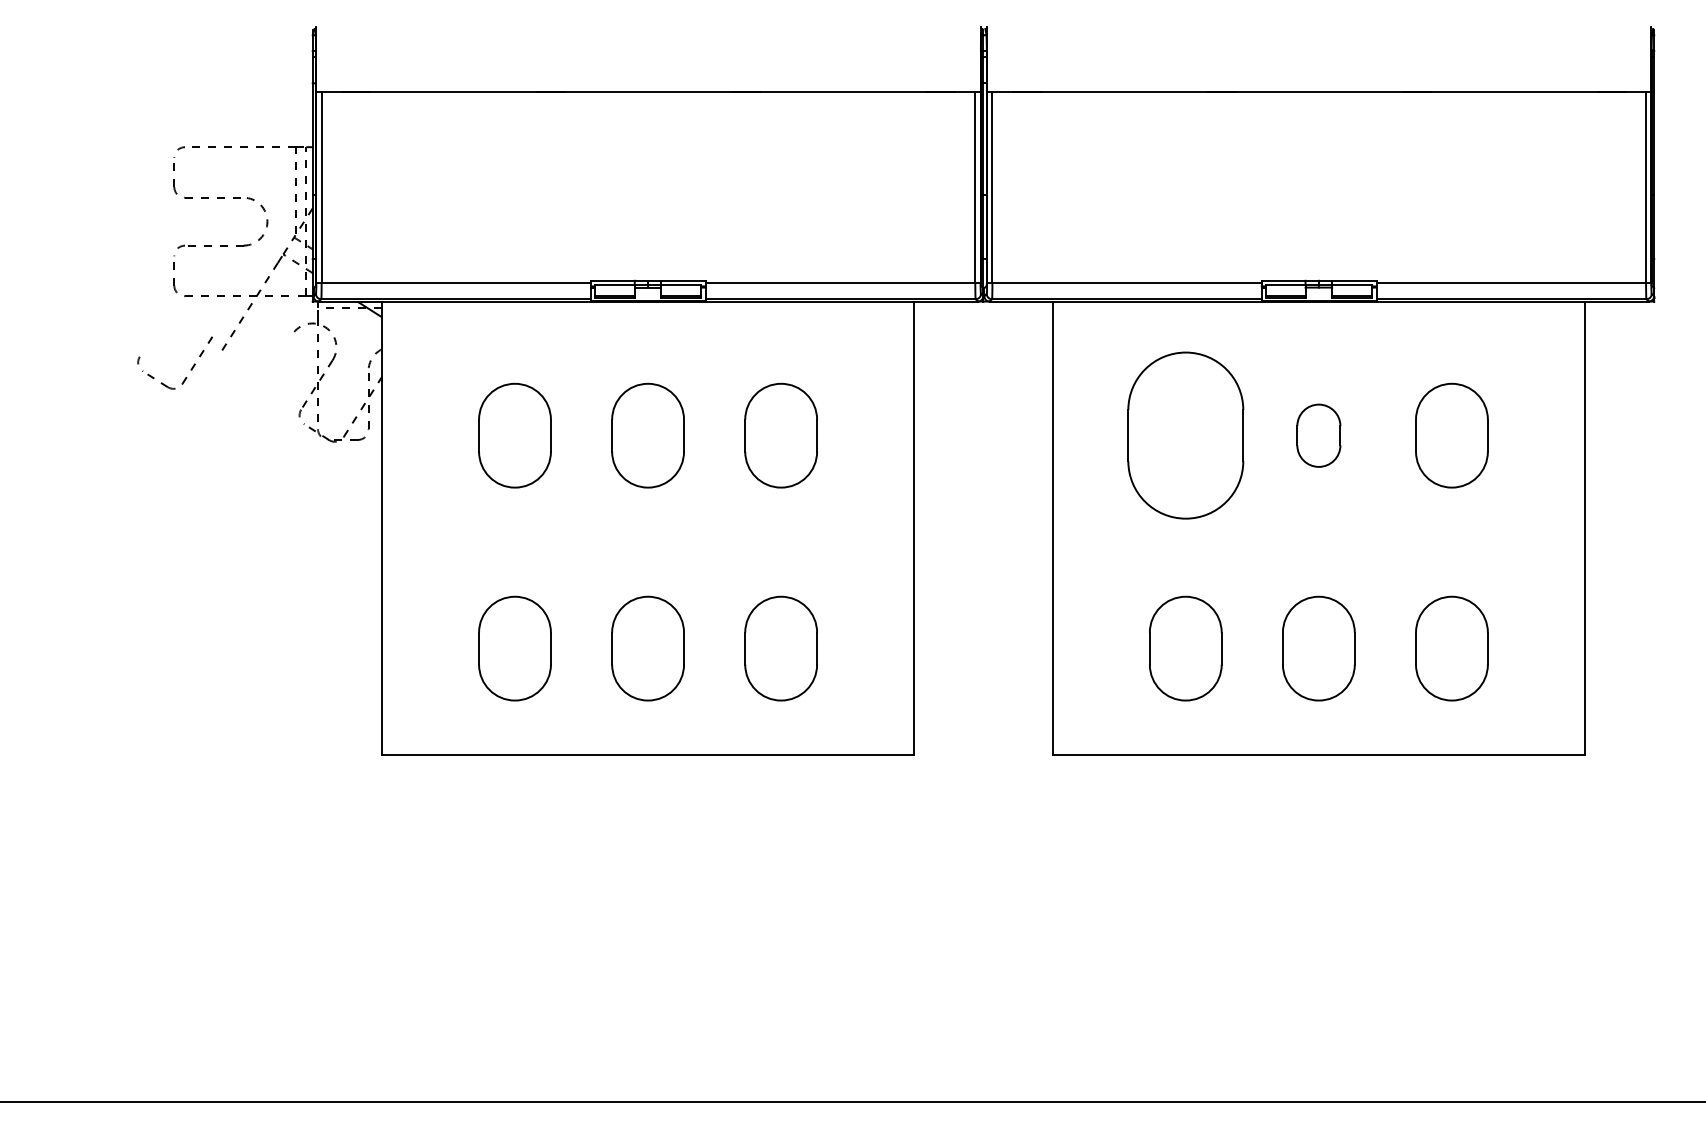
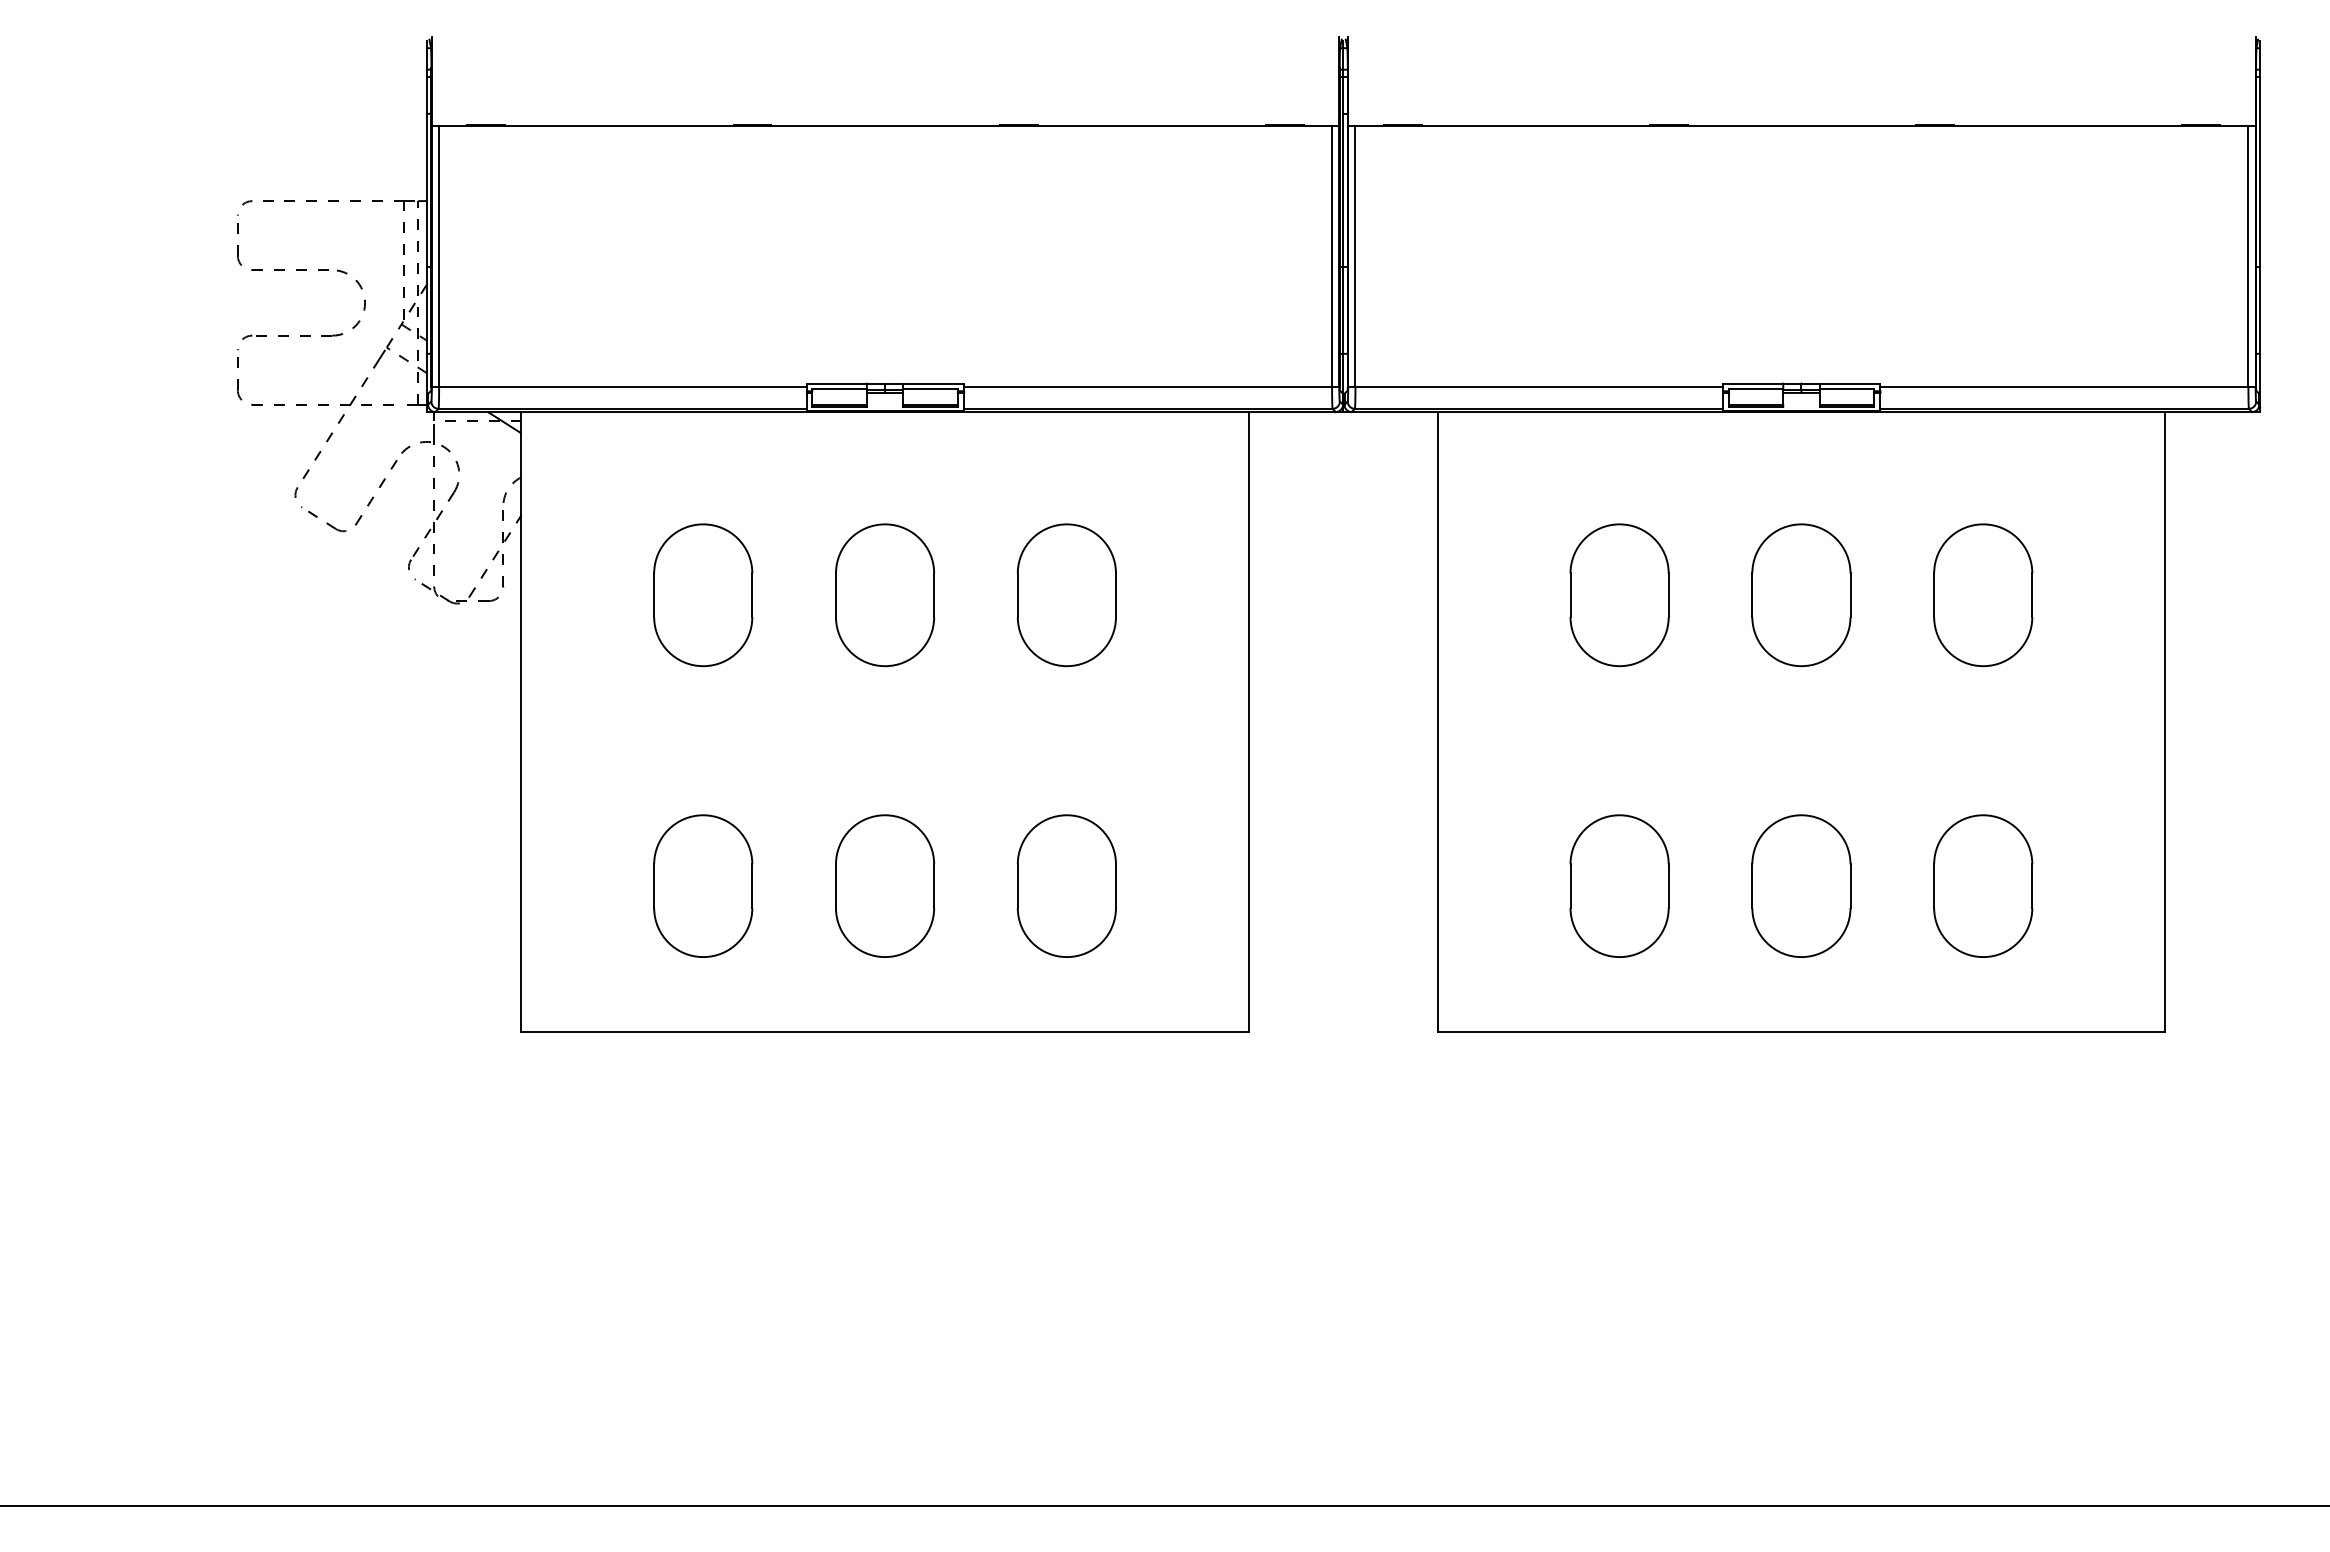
part: (190, 369) -> (367, 504), moved
part: (1185, 435) -> (1619, 595), size x0.62
part: (1318, 435) -> (1801, 595), size x1.67

